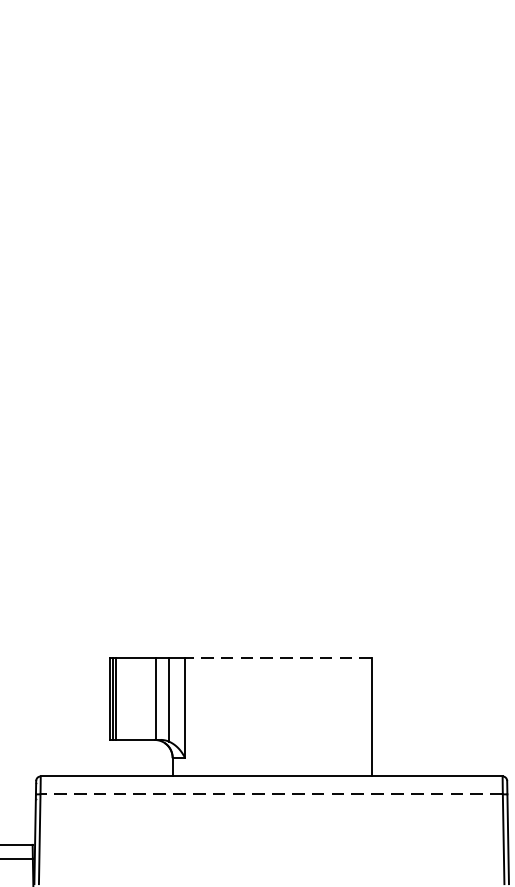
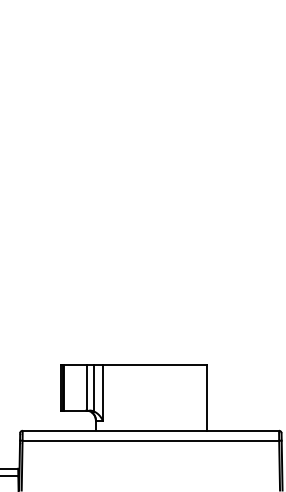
line: (278, 657) -> (154, 364), dashed -> solid
line: (271, 793) -> (150, 440), dashed -> solid

